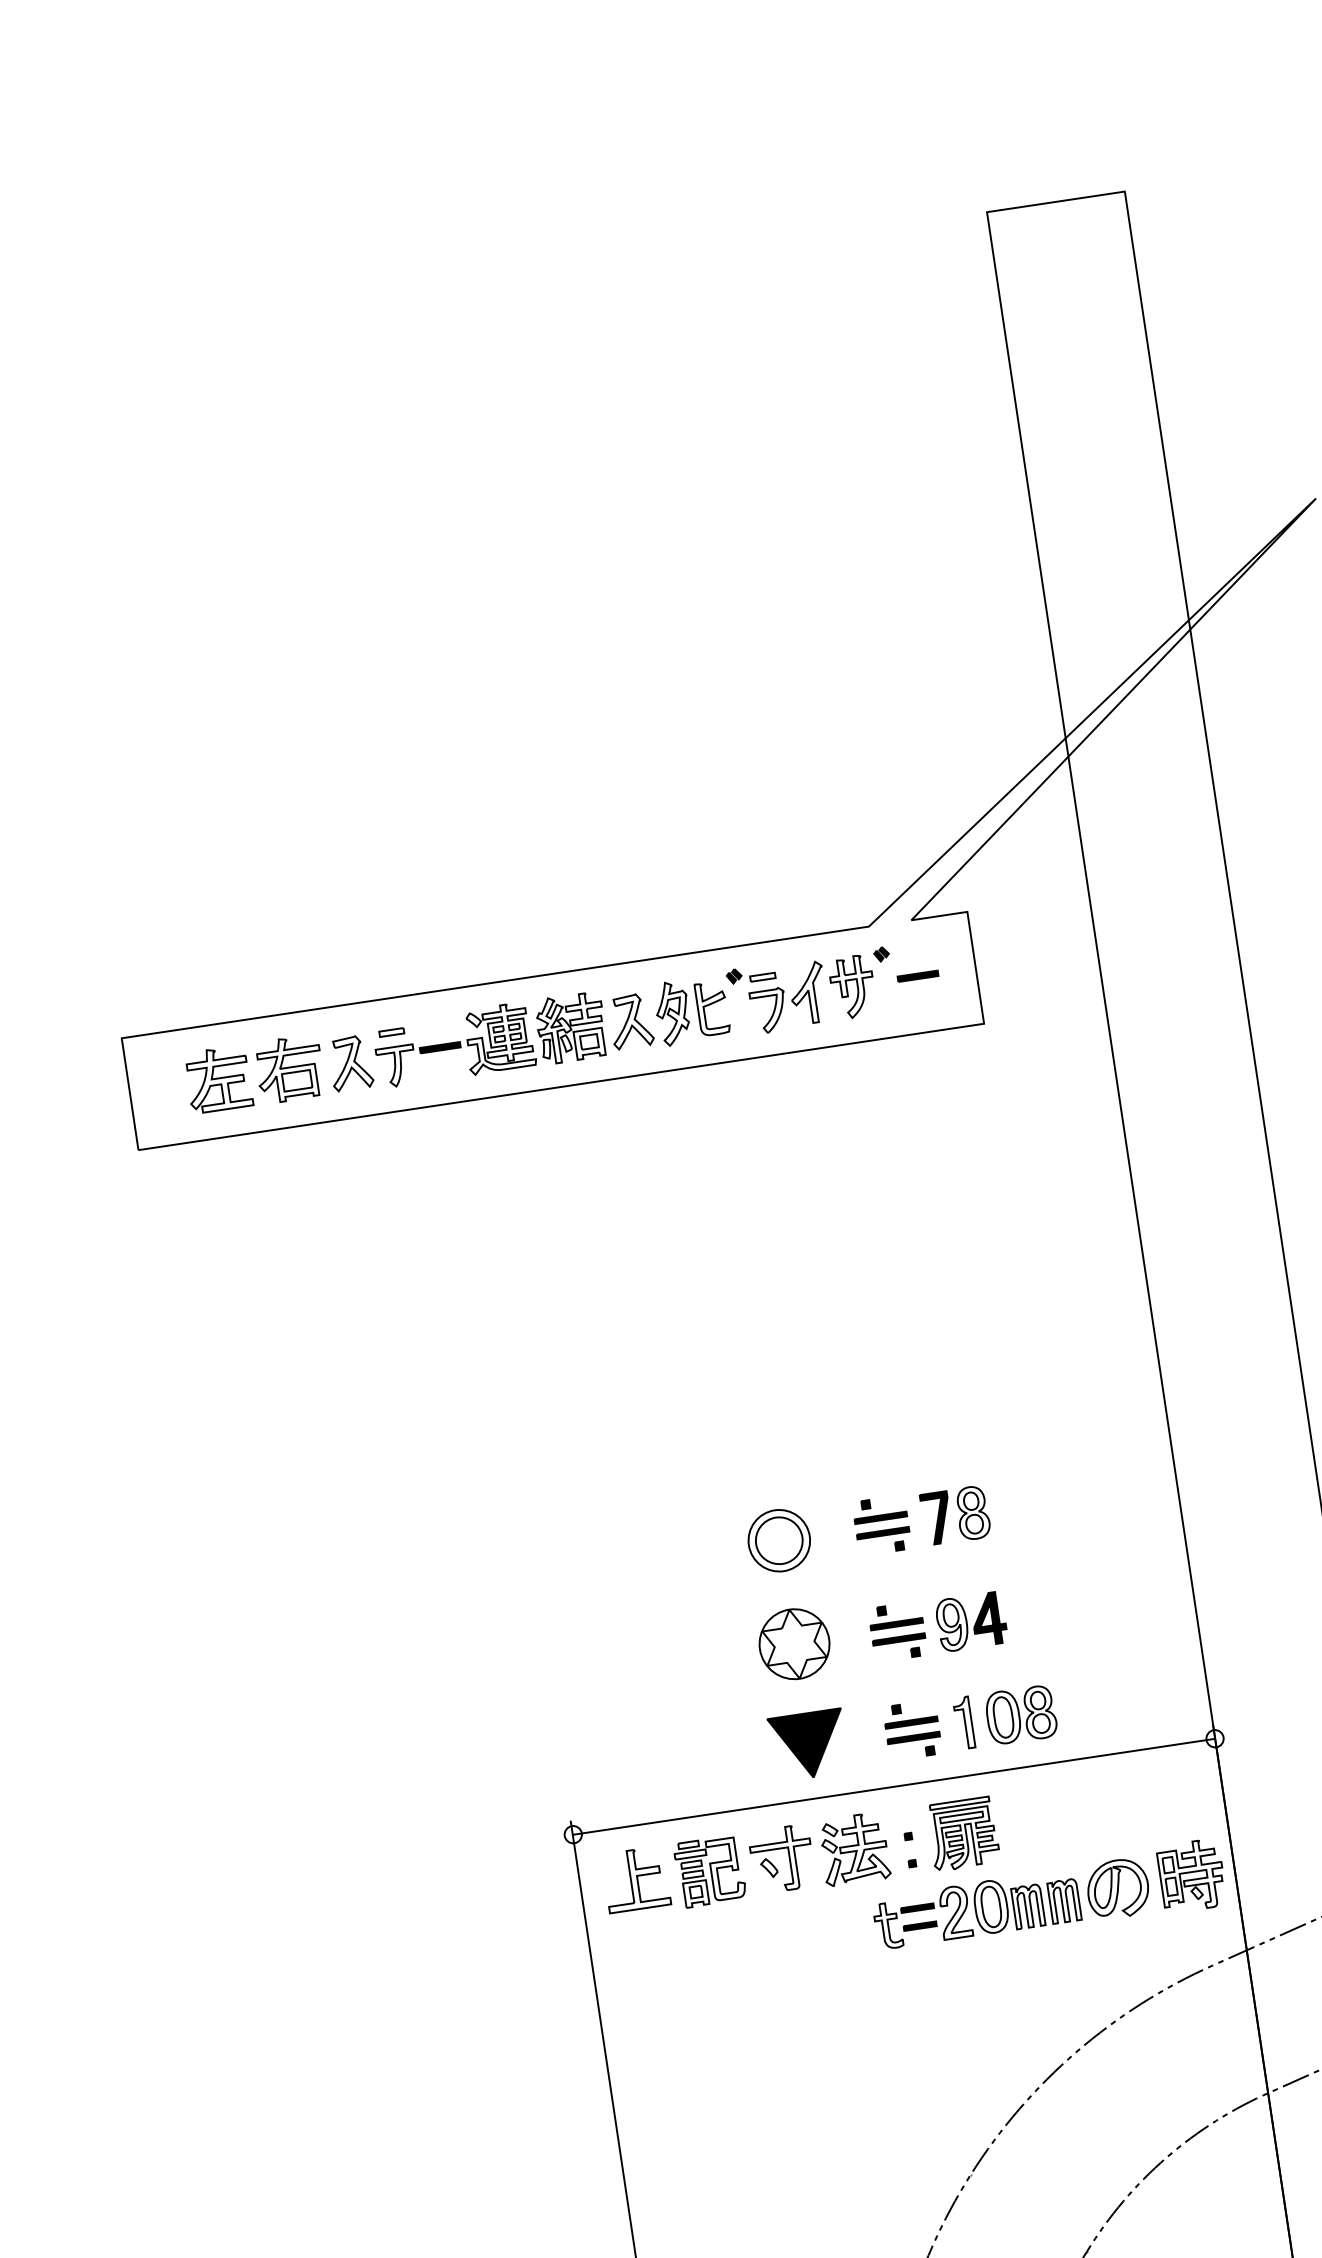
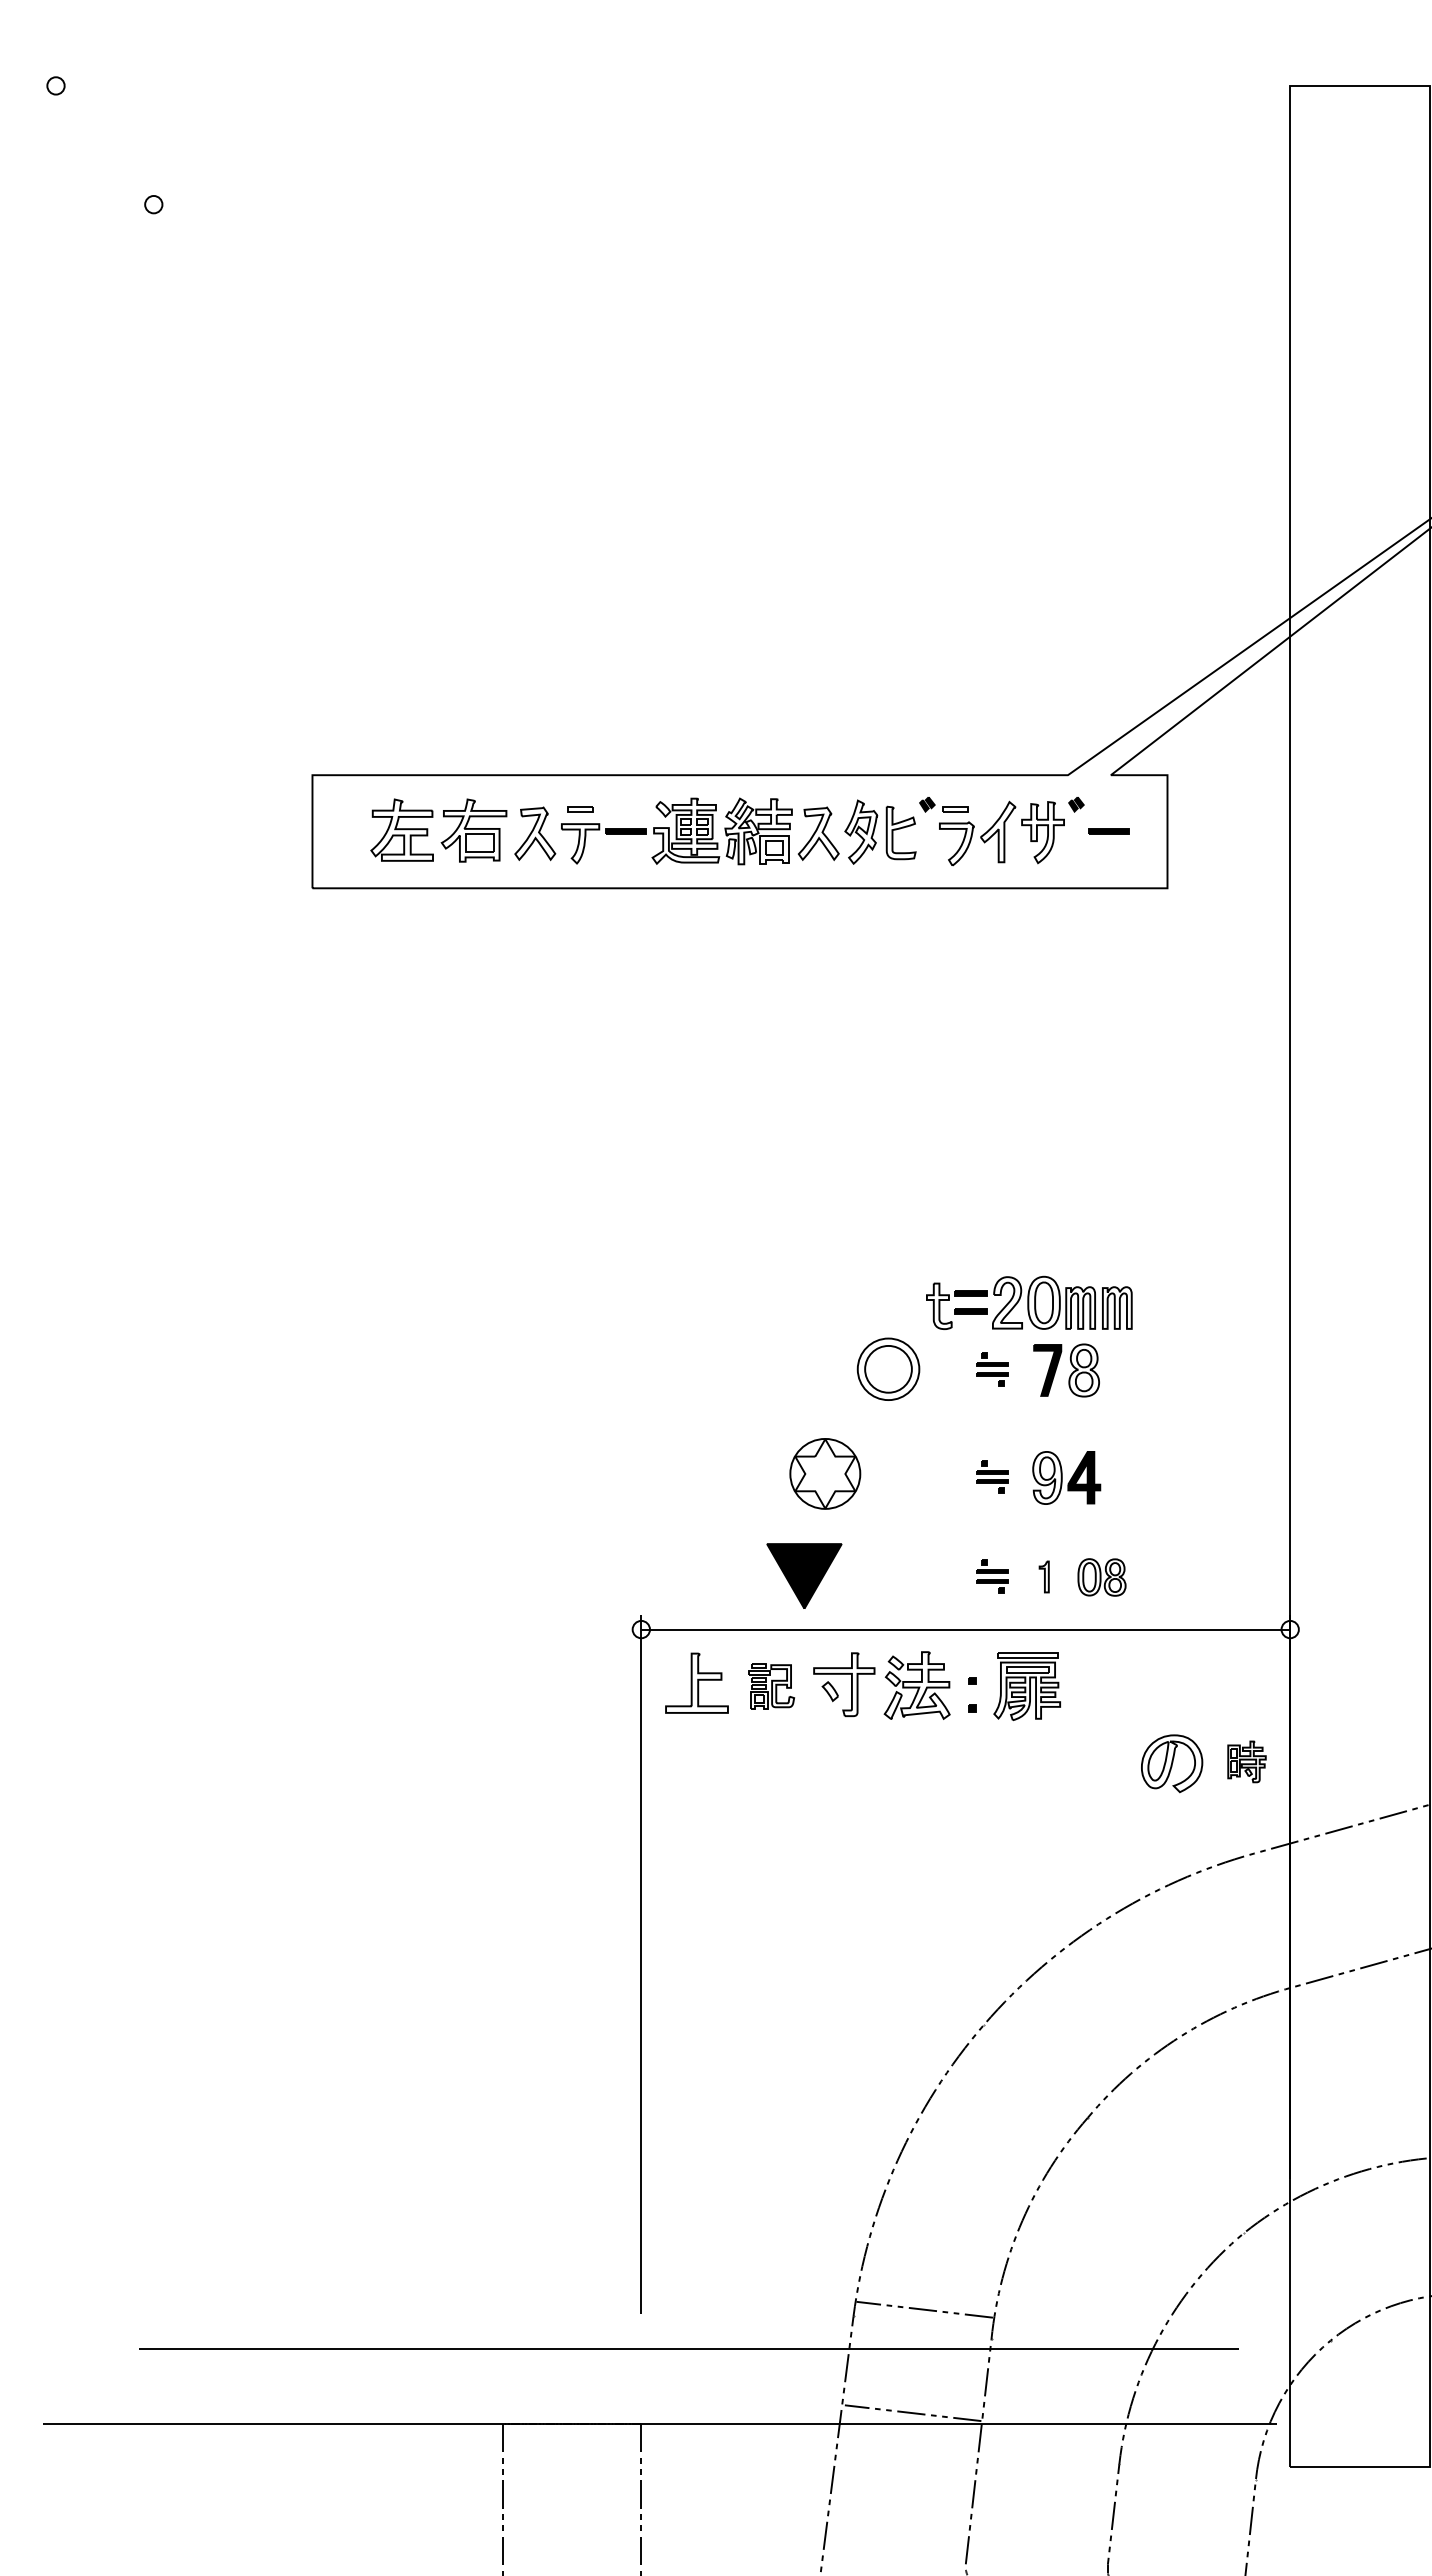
part: (882, 1525) -> (992, 1369), size x0.6
part: (897, 1631) -> (992, 1476), size x0.6
part: (794, 1643) -> (825, 1473), moved
part: (1020, 1715) -> (1101, 1577), size x0.7
part: (963, 1722) -> (1043, 1576), size x0.6
part: (912, 1730) -> (992, 1576), size x0.6
part: (808, 1744) -> (804, 1575), moved
part: (710, 1871) -> (771, 1686), size x0.7
part: (1191, 1875) -> (1246, 1761), size x0.6
part: (976, 1908) -> (1029, 1302), moved

